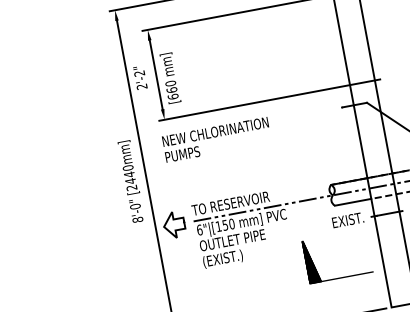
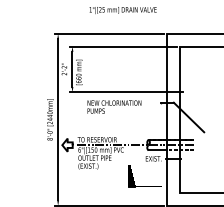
text: (216, 138) -> (114, 106), moved

